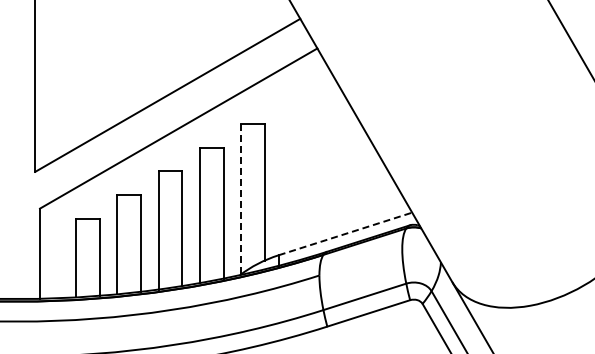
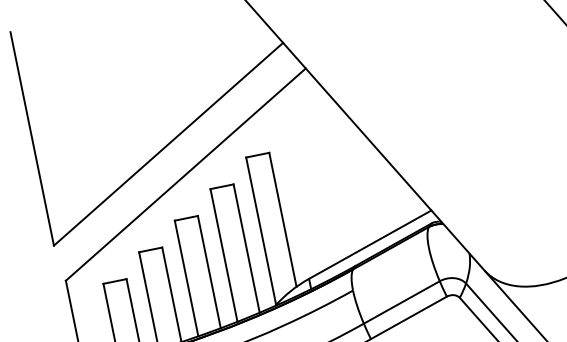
line: (241, 199) -> (261, 231), dashed -> solid
line: (345, 233) -> (370, 244), dashed -> solid

